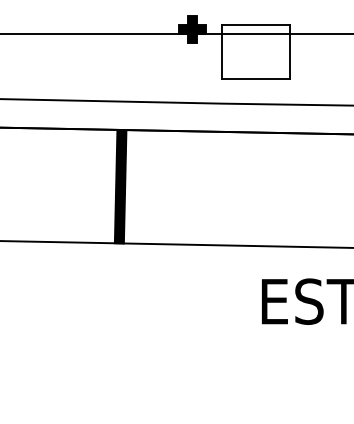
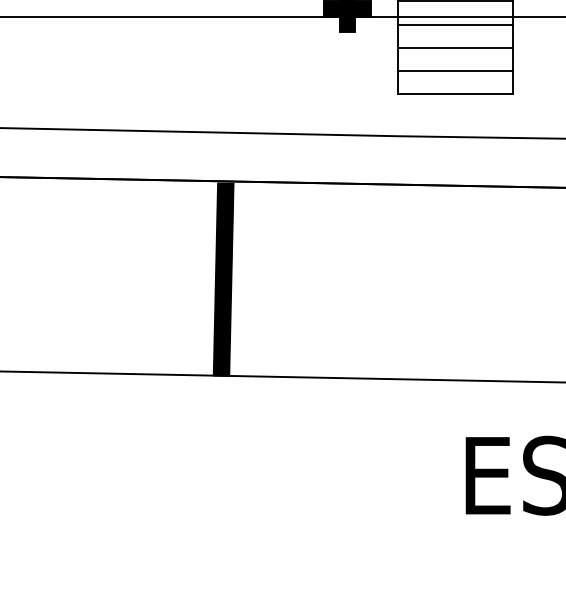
line: (255, 38) -> (454, 24), added
line: (255, 52) -> (454, 48), added
line: (255, 65) -> (454, 70), added

